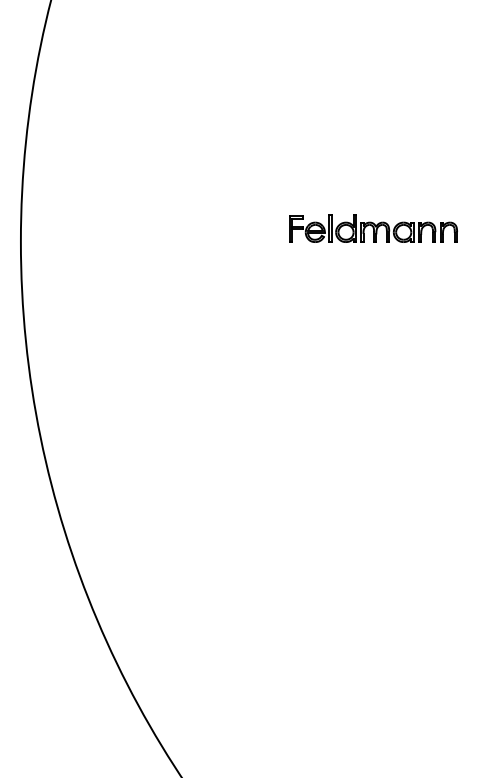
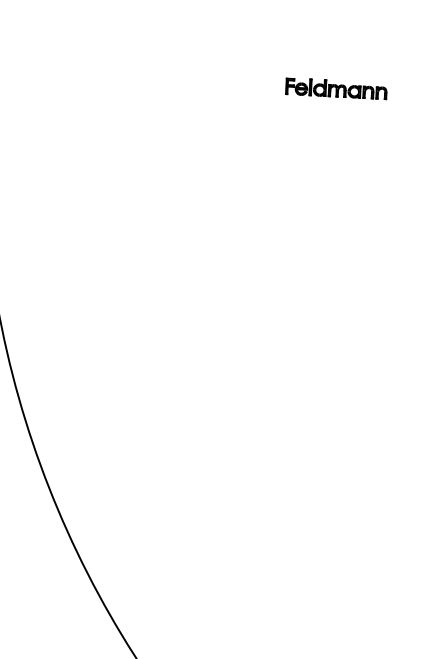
part: (373, 228) -> (336, 88), size x0.6

